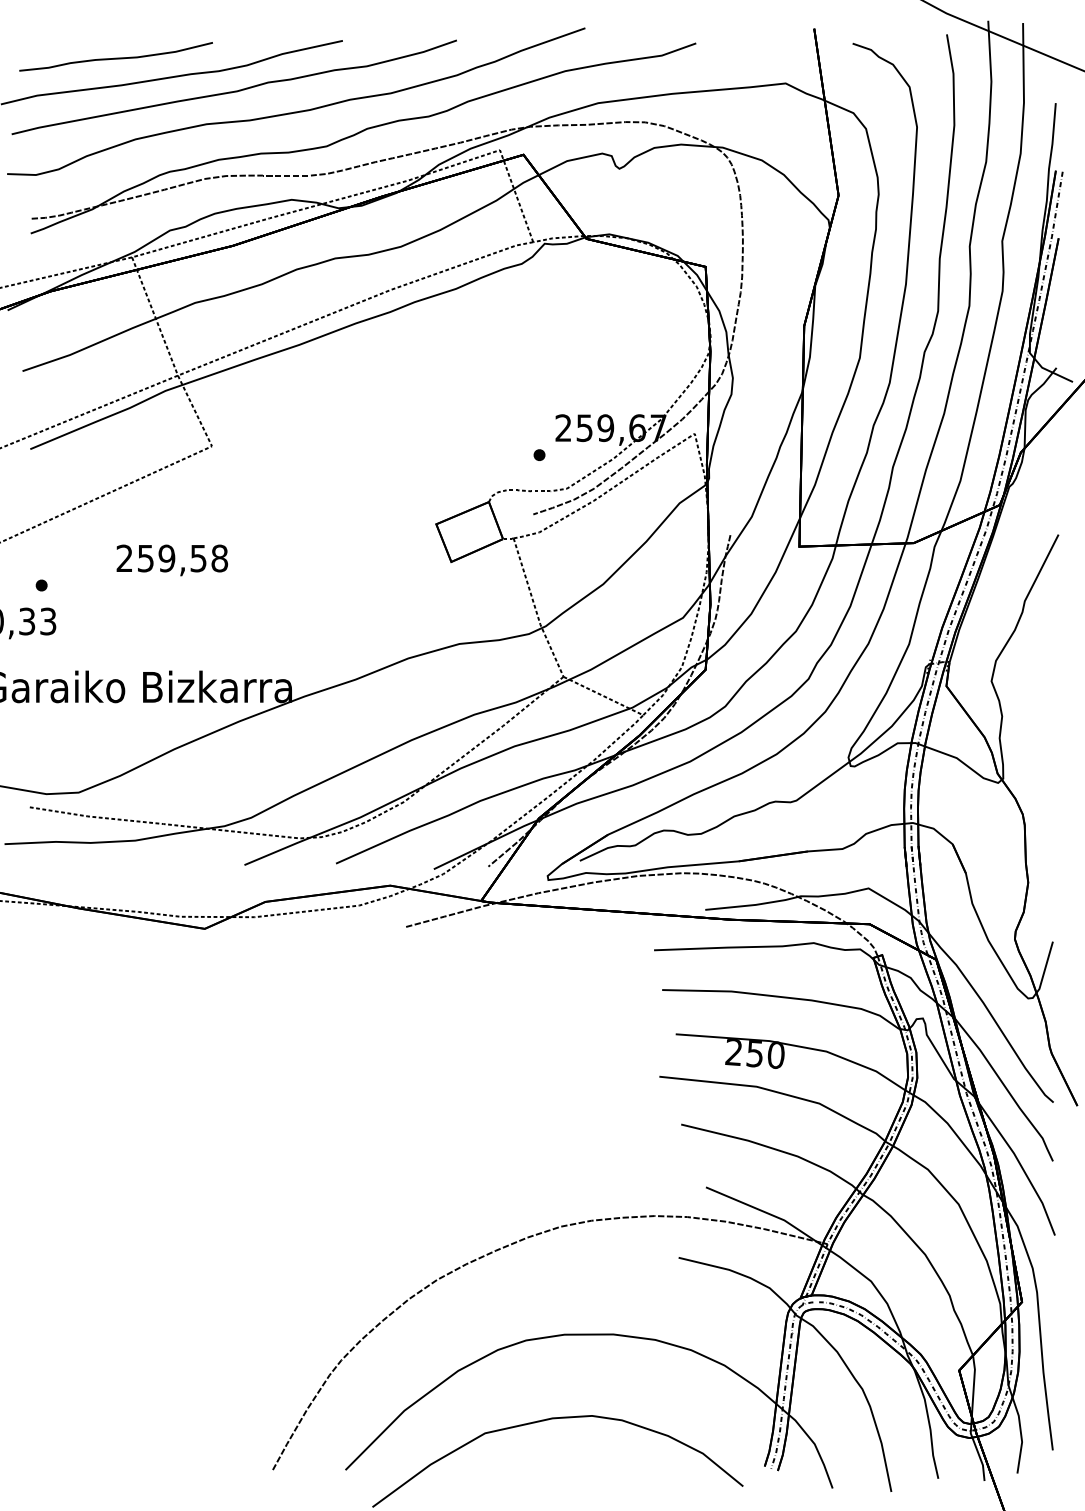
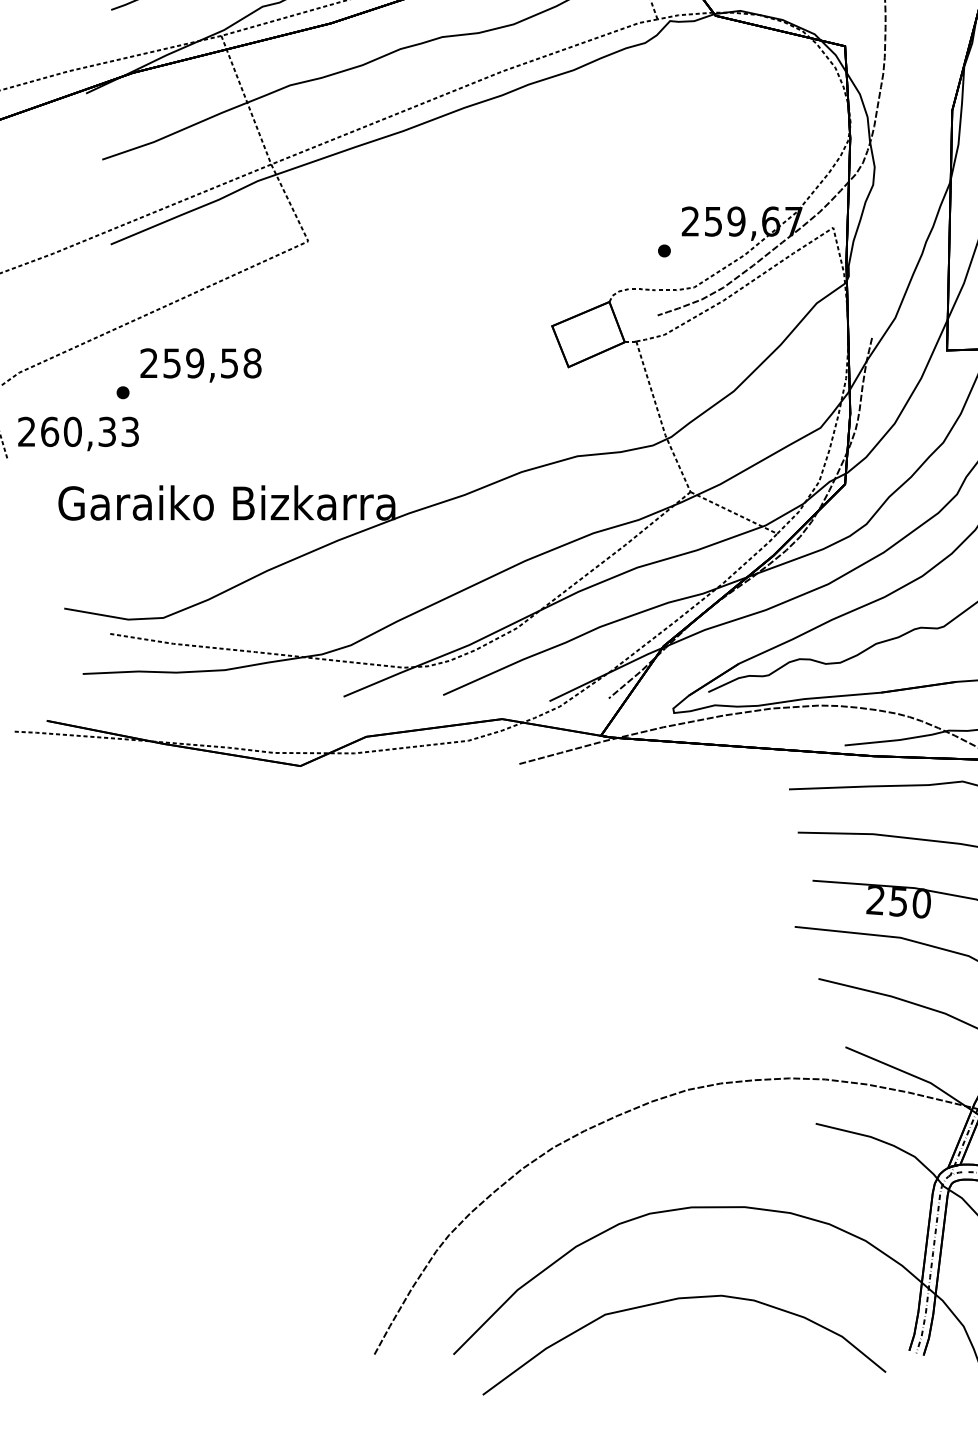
text: (172, 560) -> (201, 365), moved

